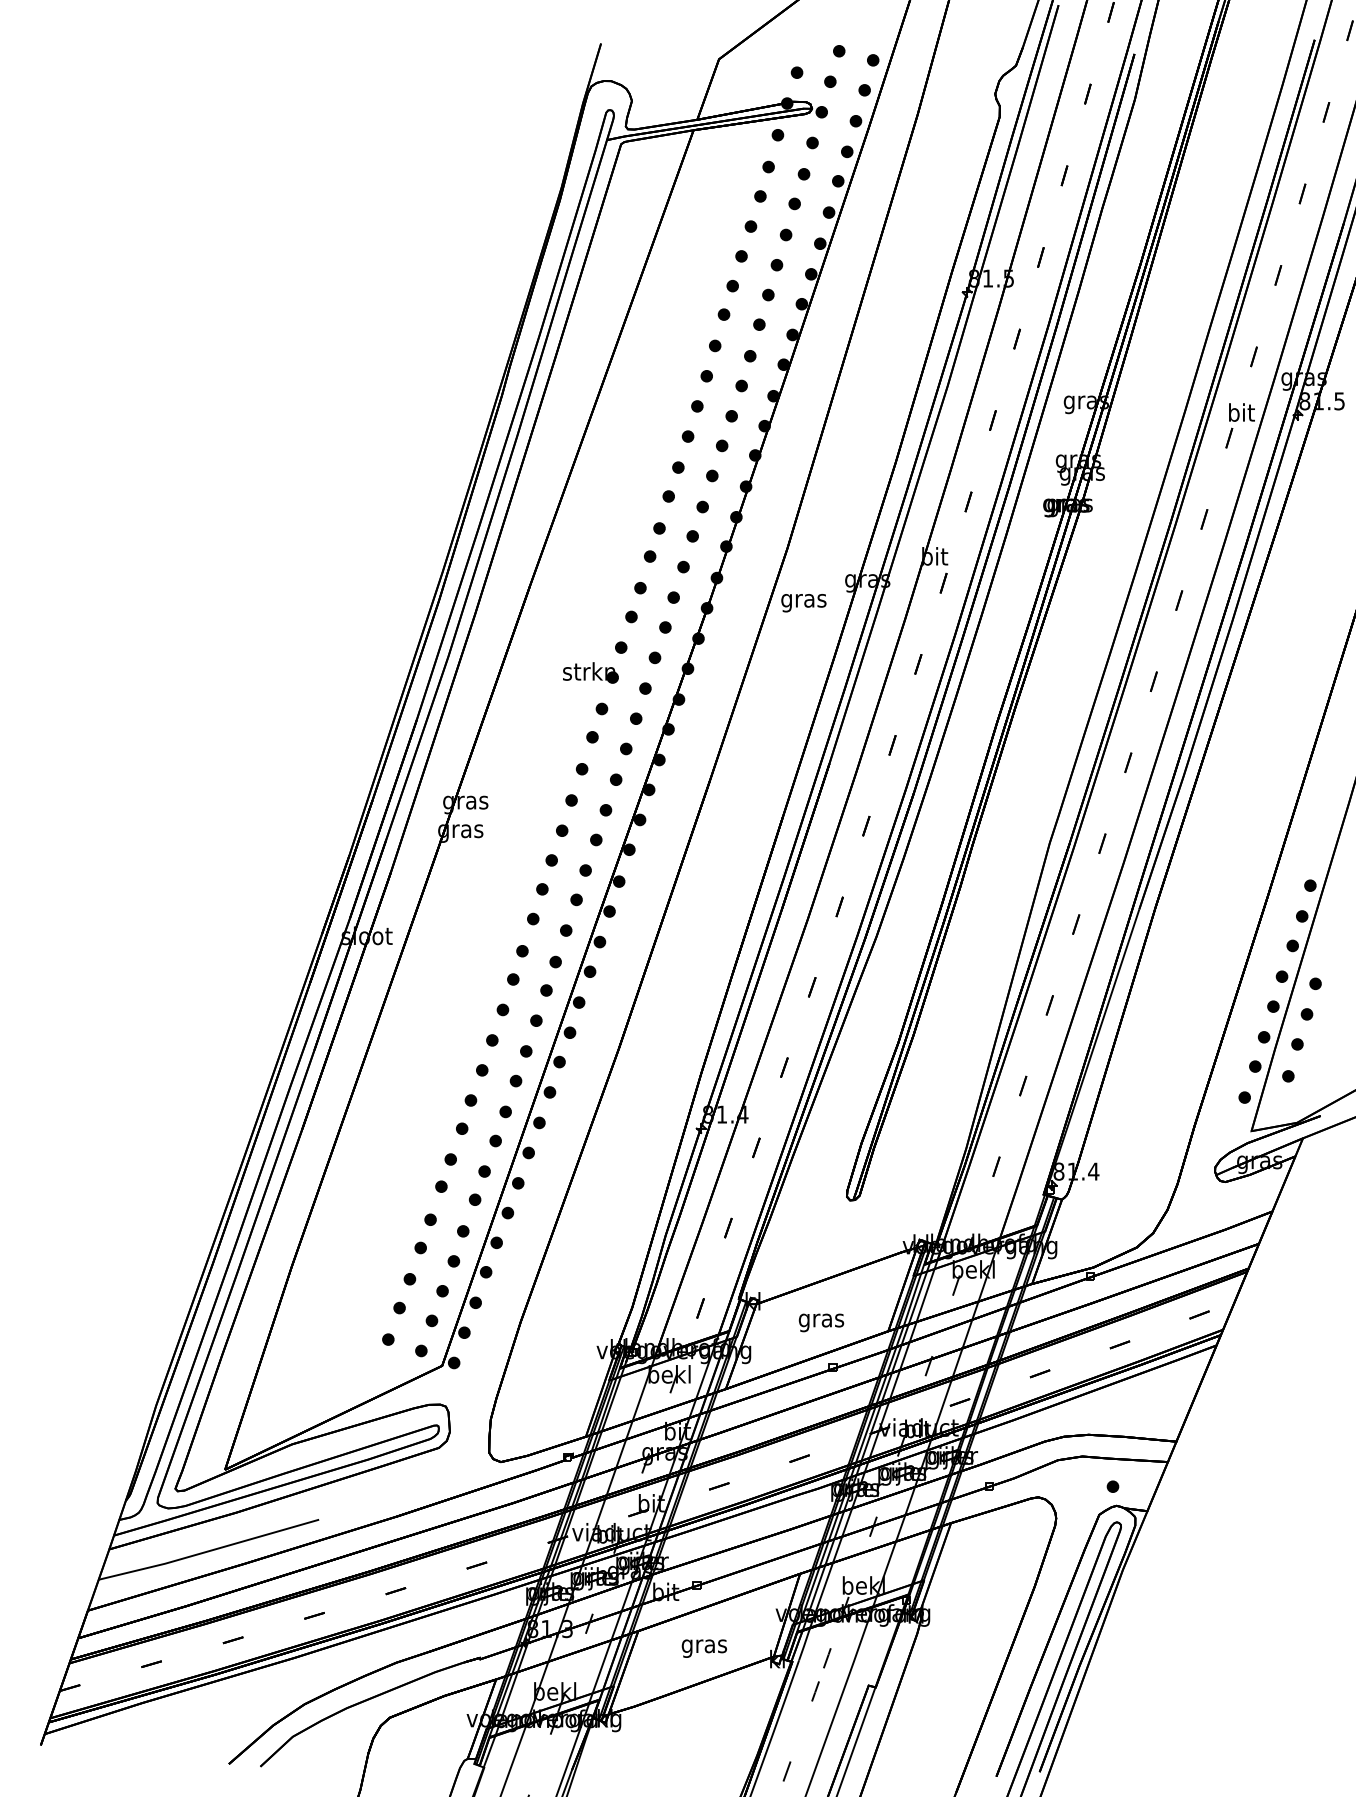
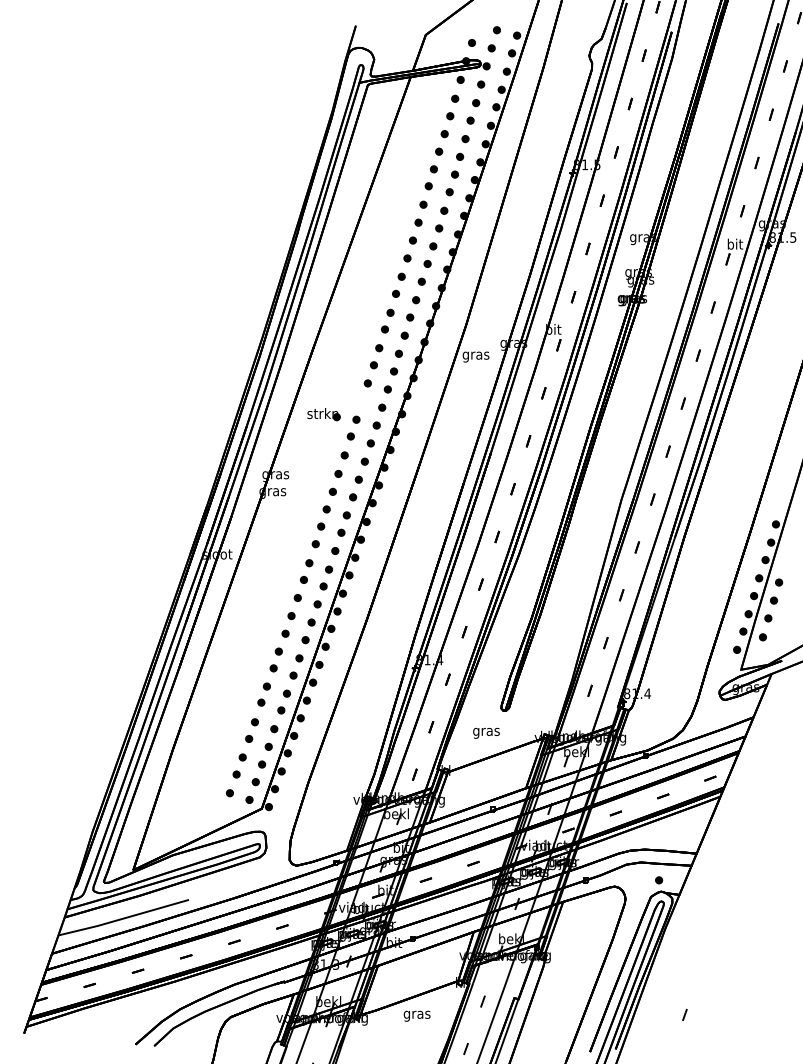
part: (590, 673) -> (323, 414), moved
text: (821, 1321) -> (486, 732), moved
text: (703, 1647) -> (416, 1015), moved
line: (826, 1657) -> (684, 1014), moved

